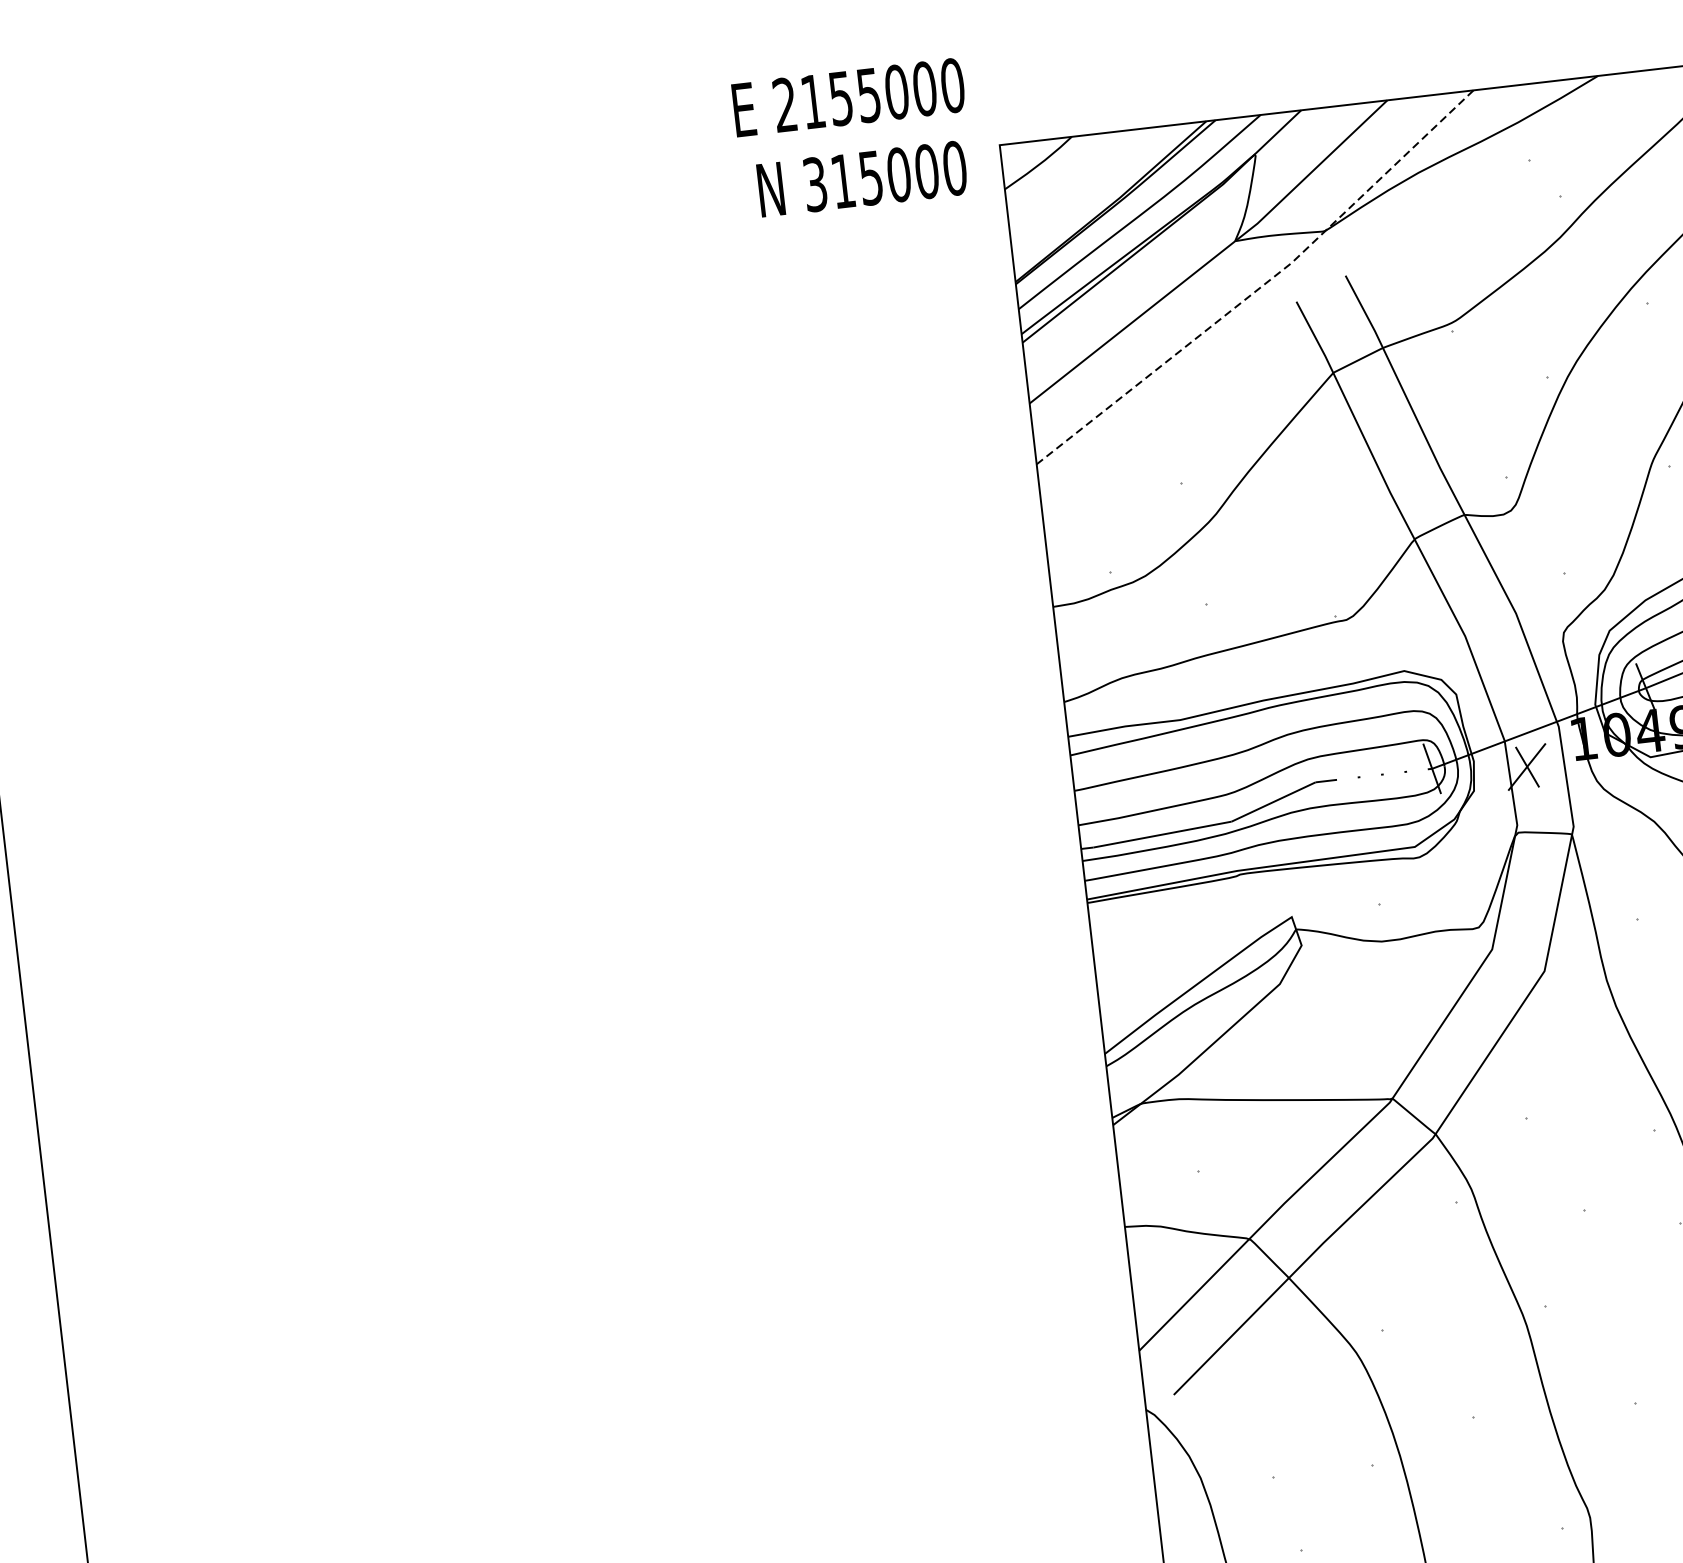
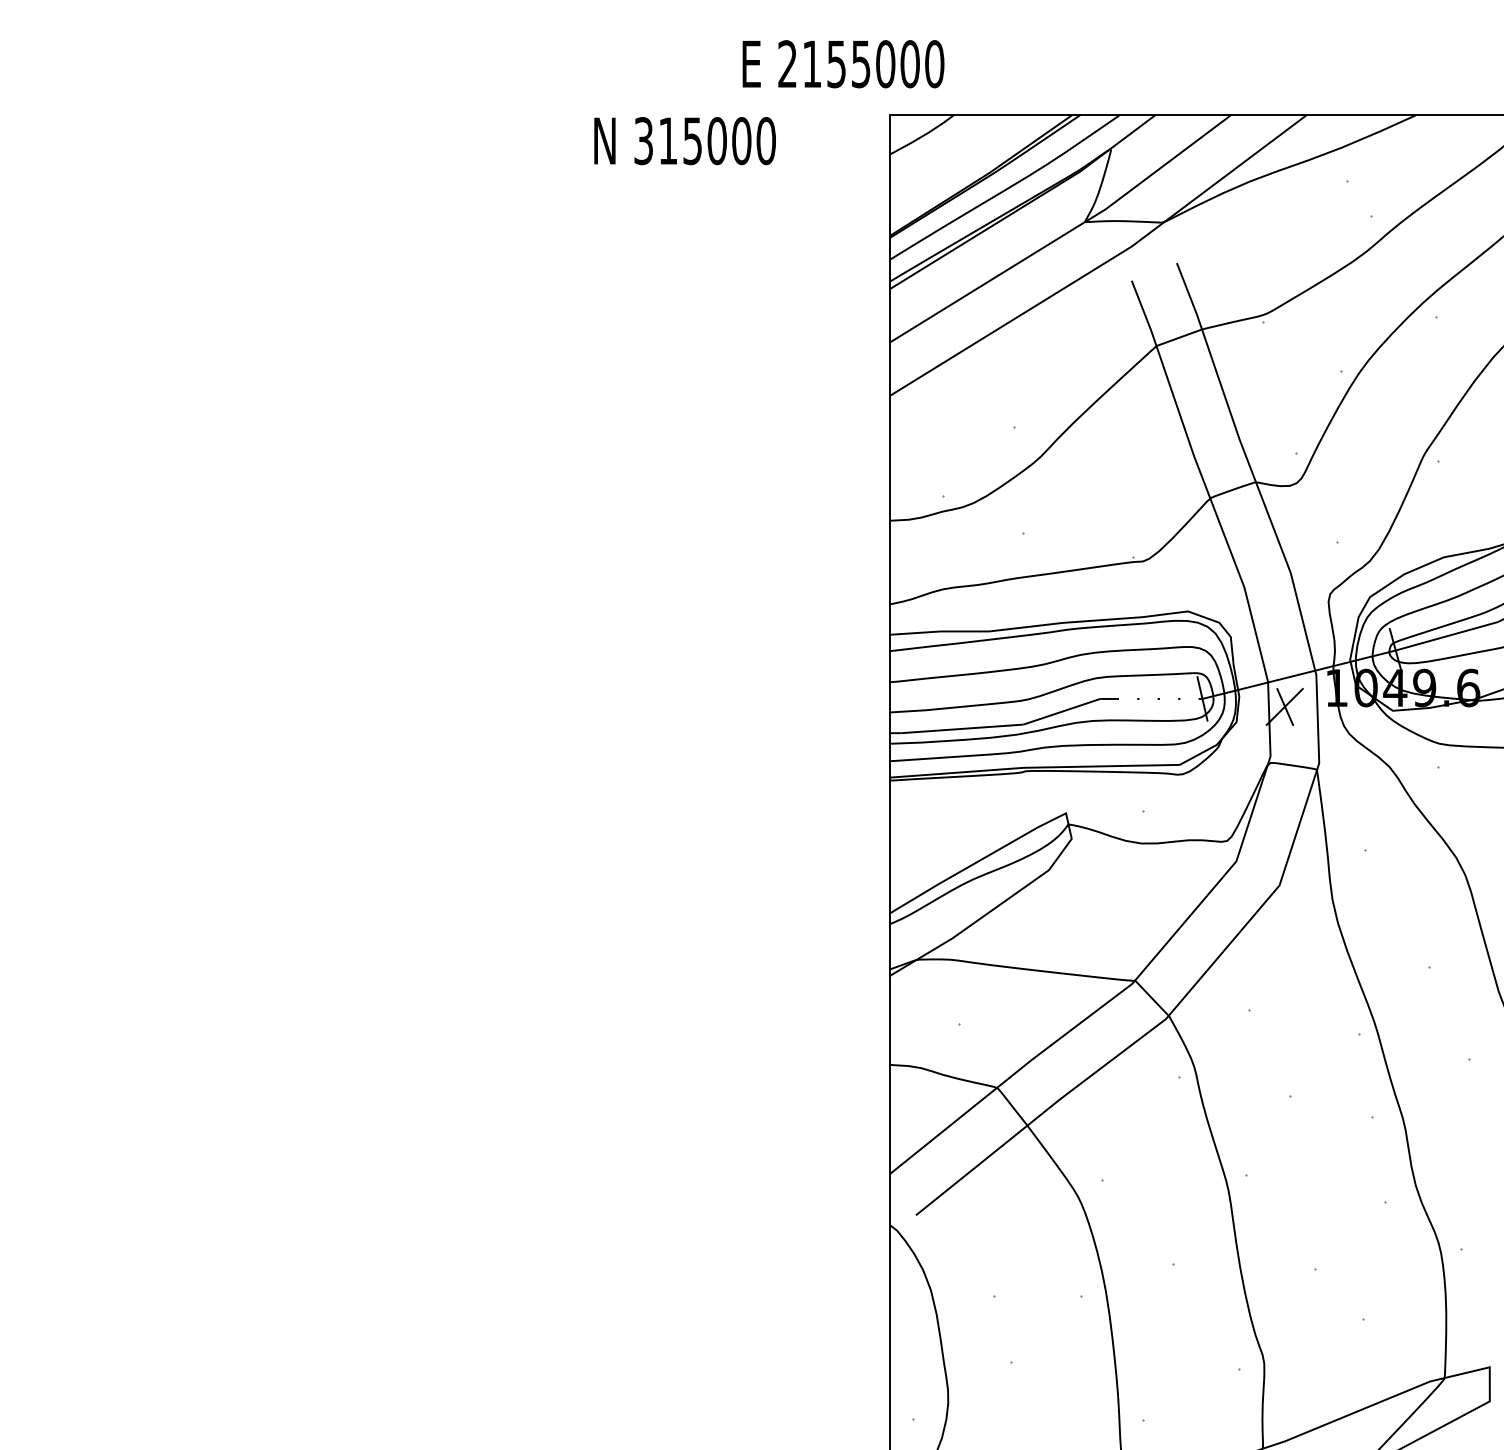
text: (848, 98) -> (843, 64), moved
text: (861, 179) -> (684, 141), moved
line: (1263, 285) -> (1104, 263), dashed -> solid

